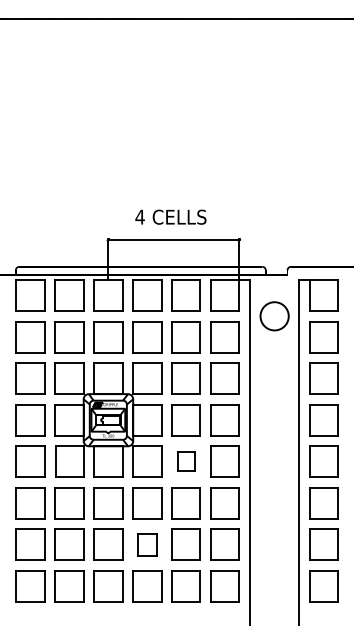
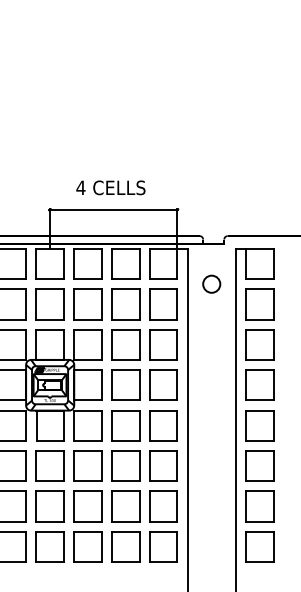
circle: (274, 316) -> (211, 284), size x0.62
part: (185, 461) -> (125, 425), size x1.67
part: (147, 544) -> (88, 506), size x1.43

